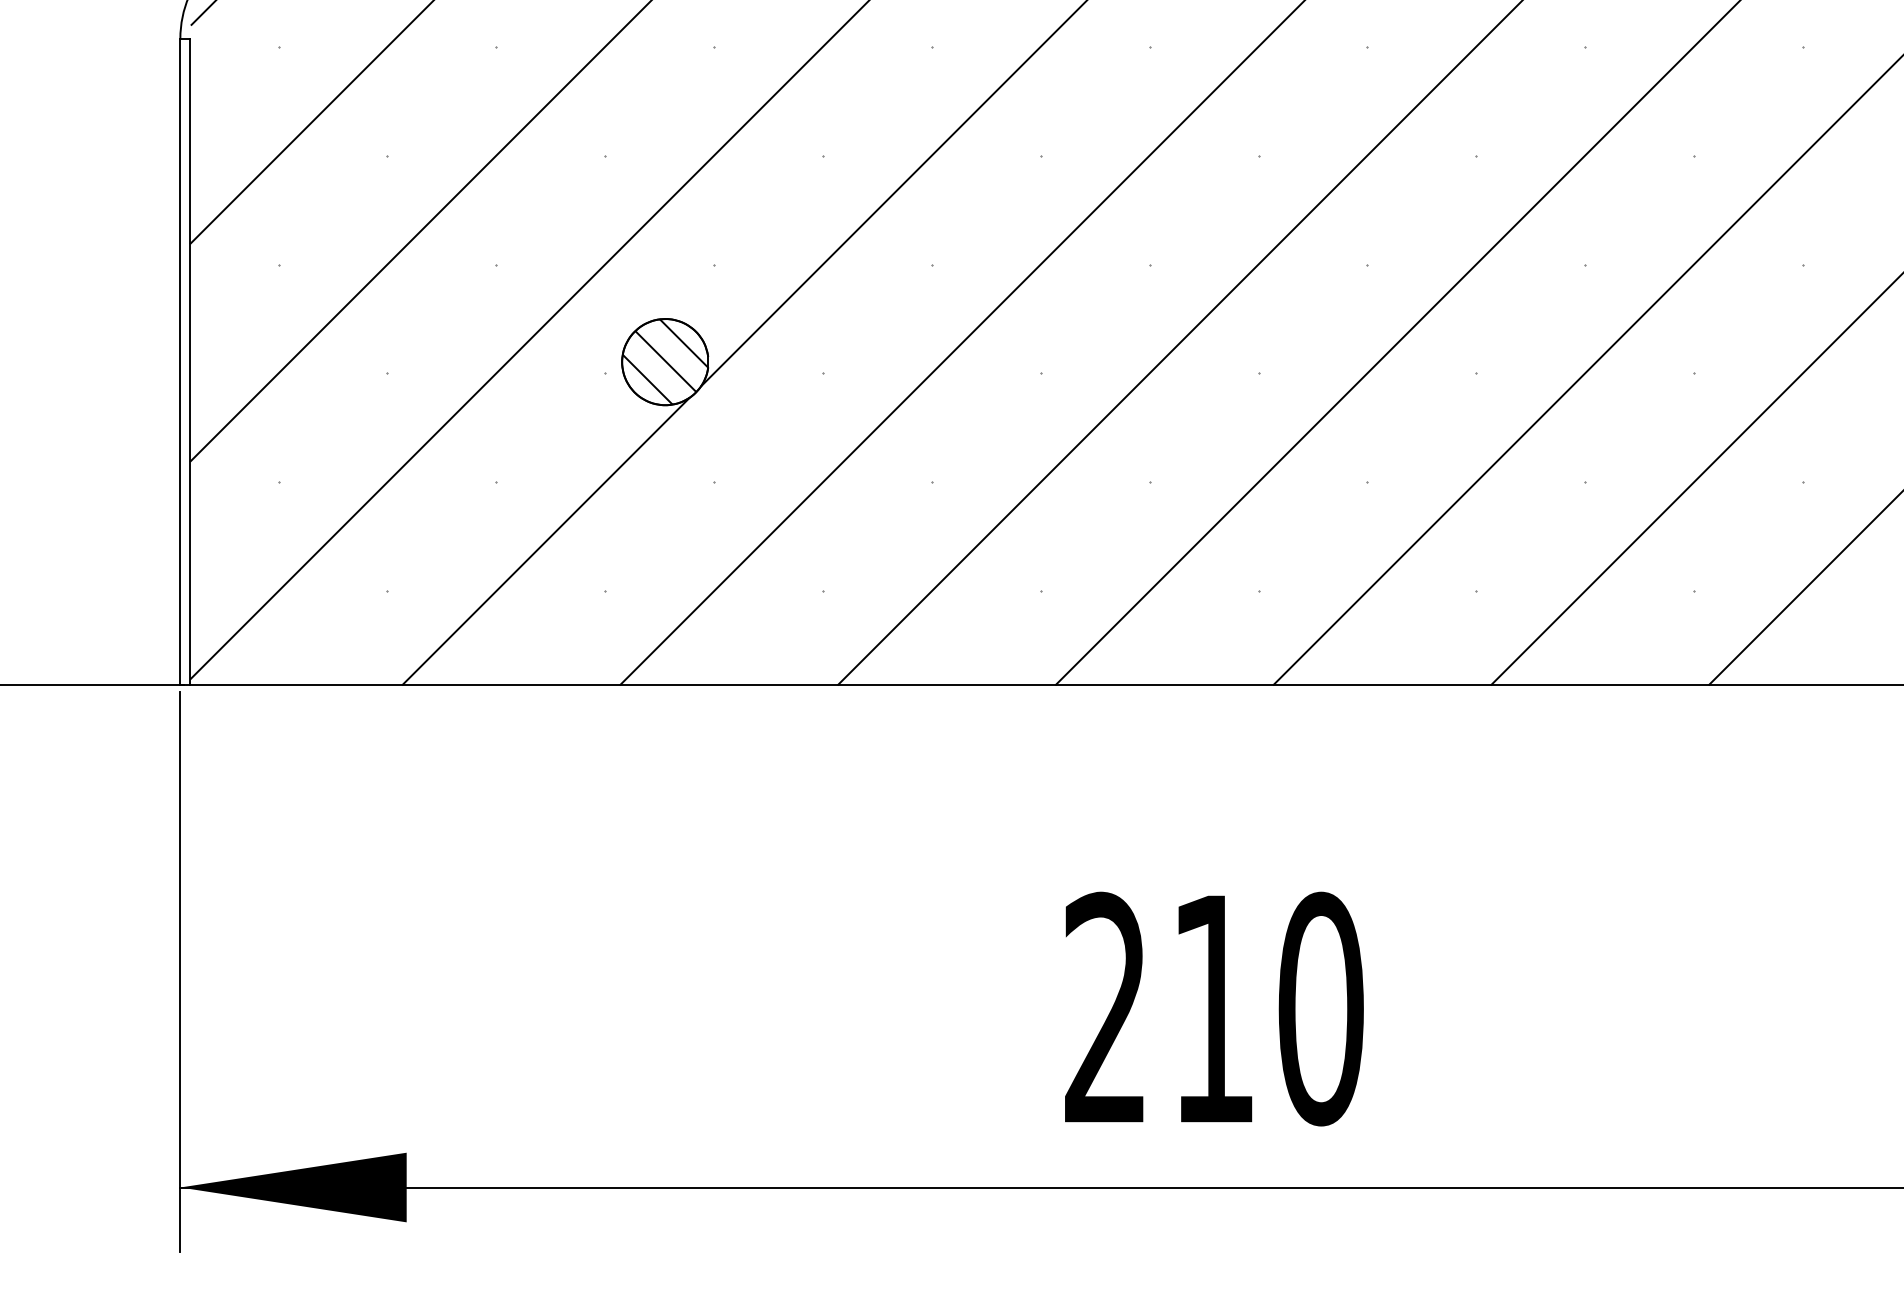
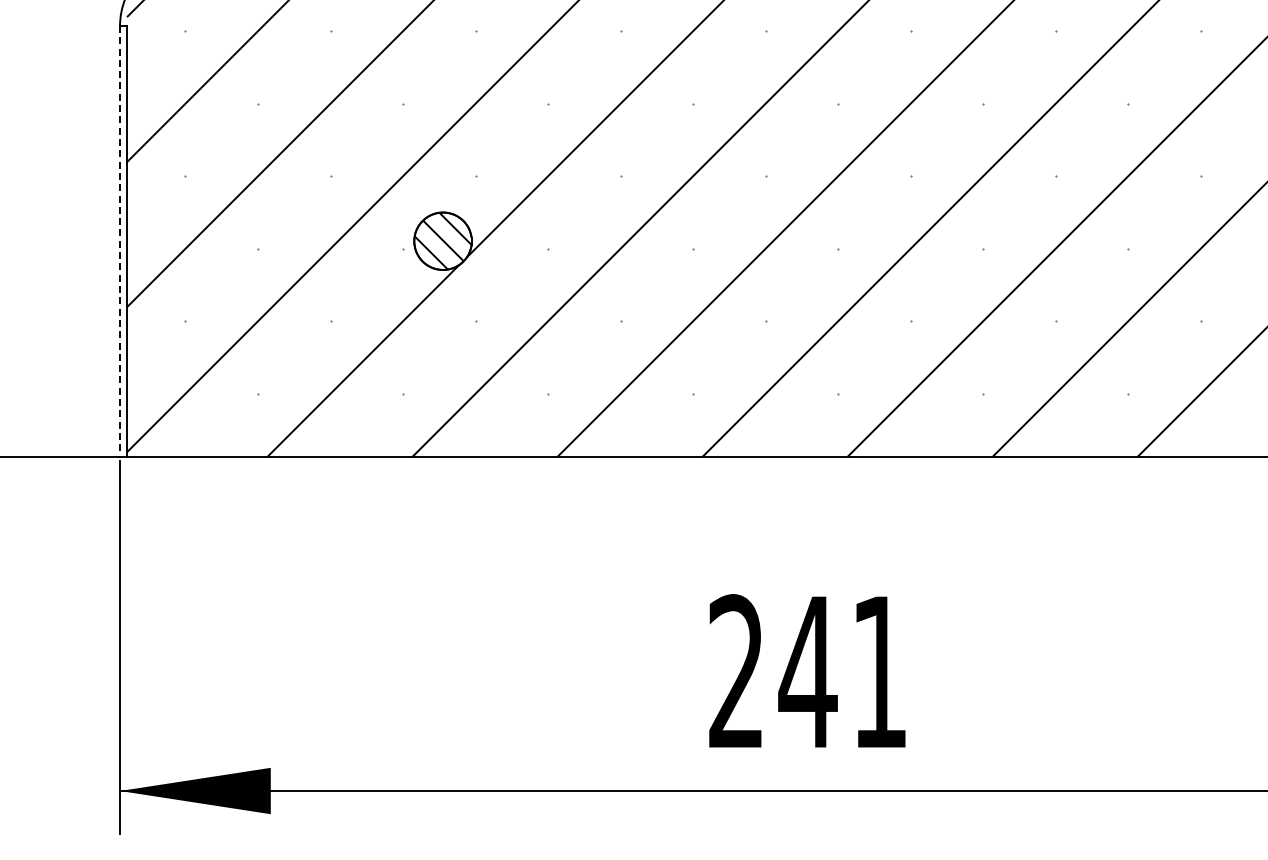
line: (181, 362) -> (120, 241), solid -> dashed
text: (1266, 1009) -> (843, 672), 210 -> 241

